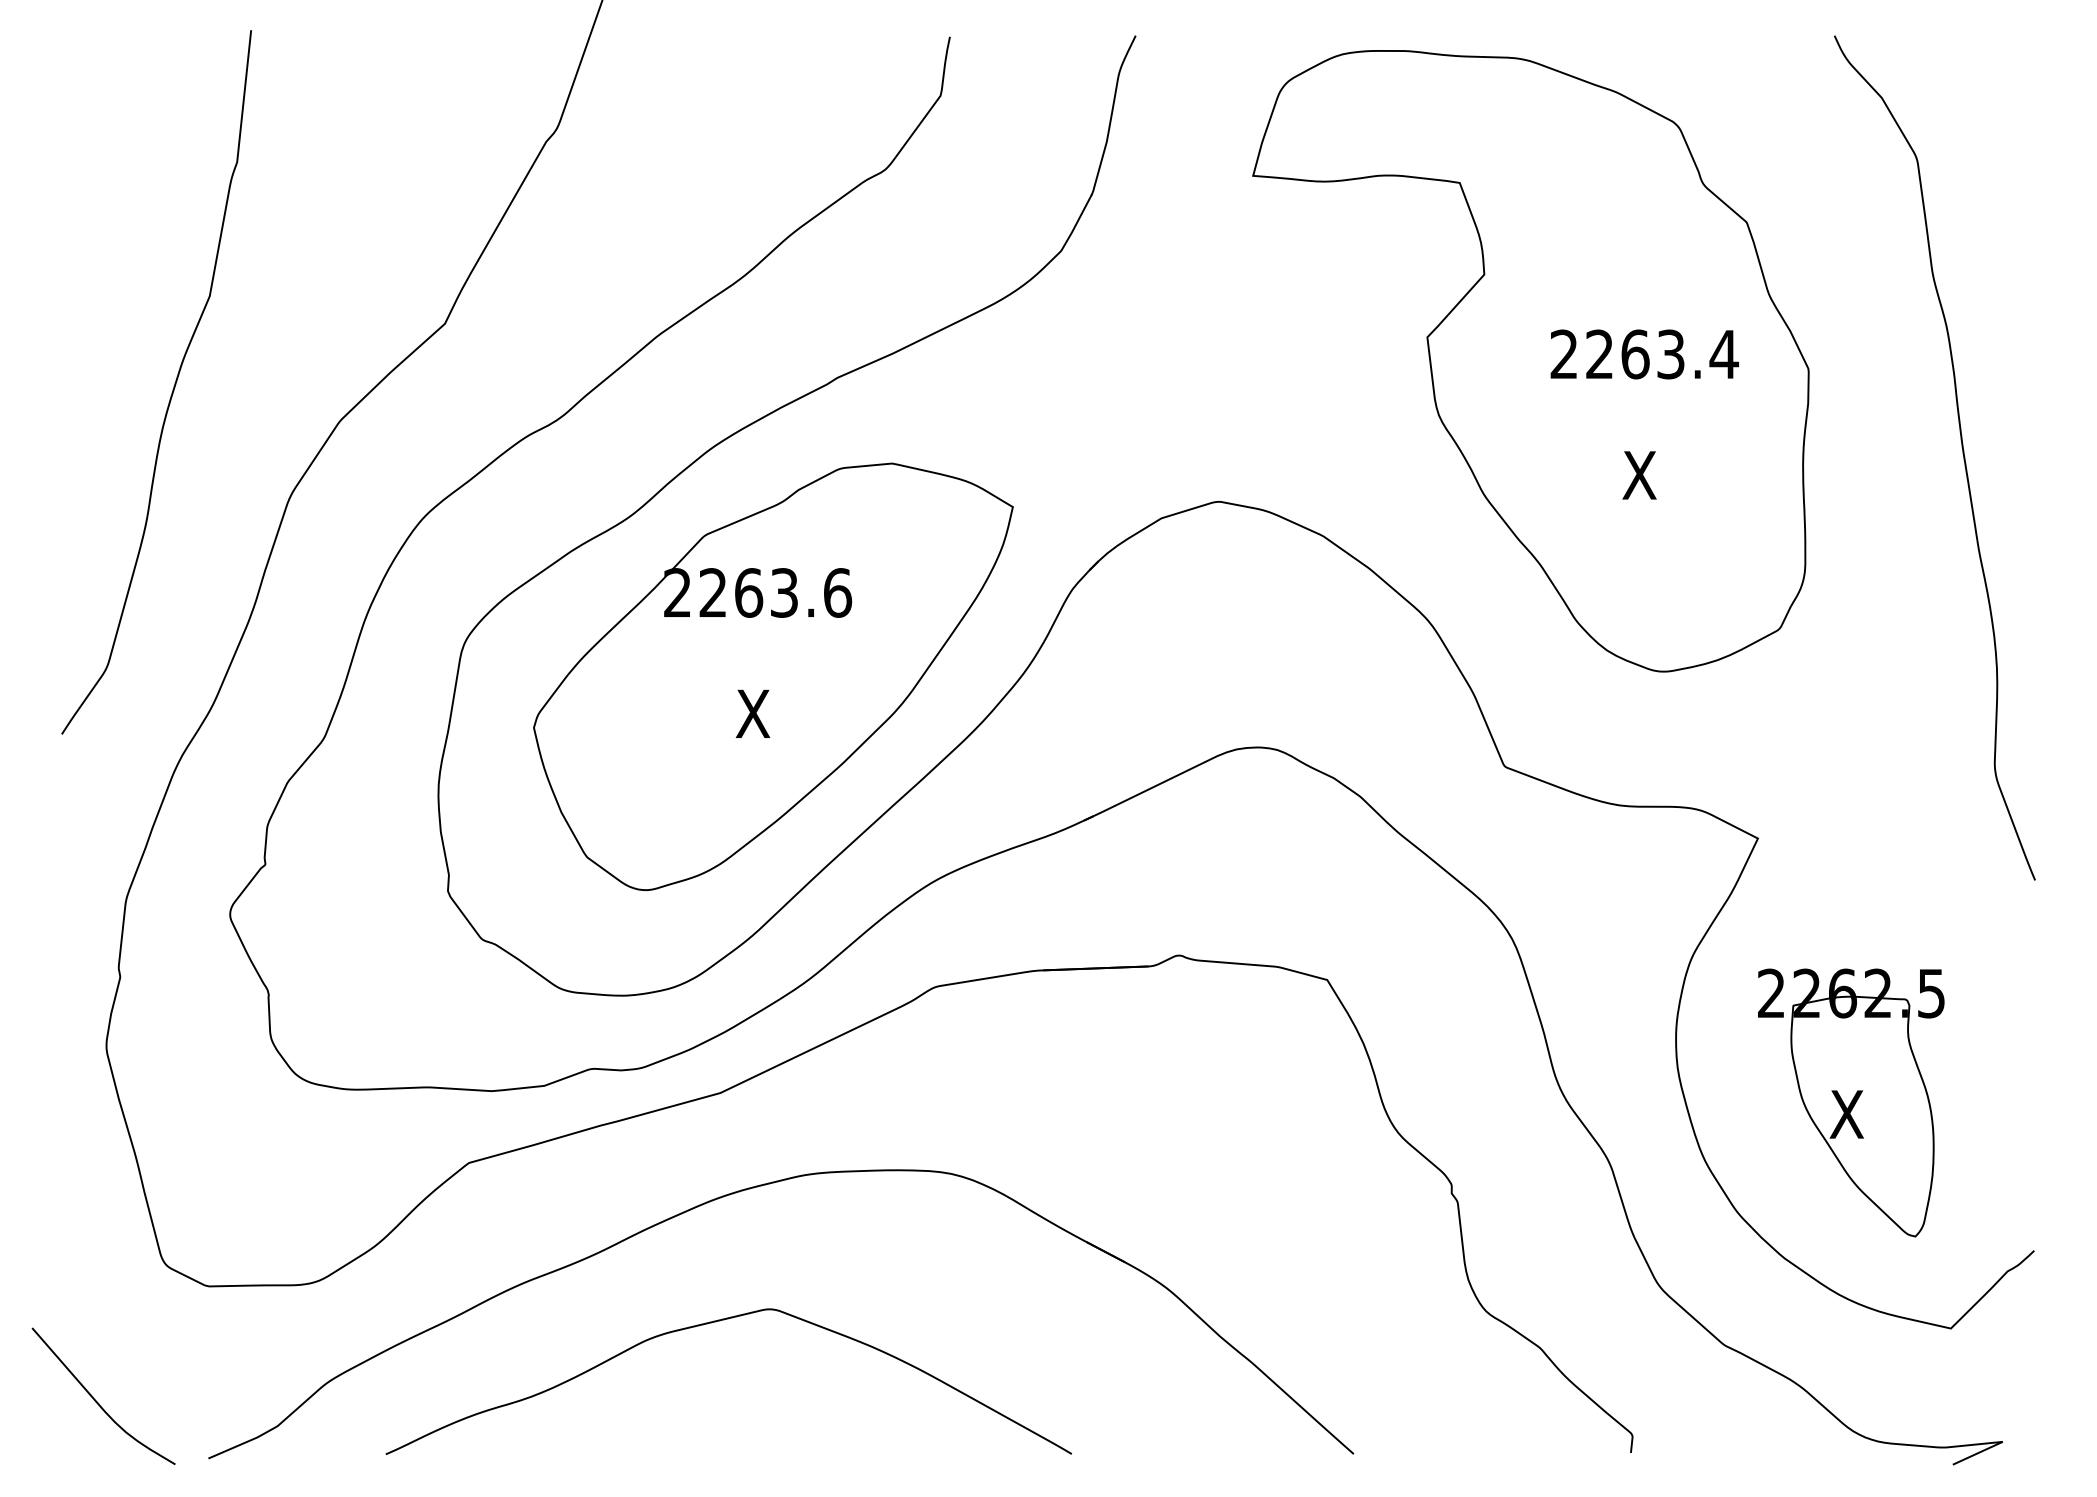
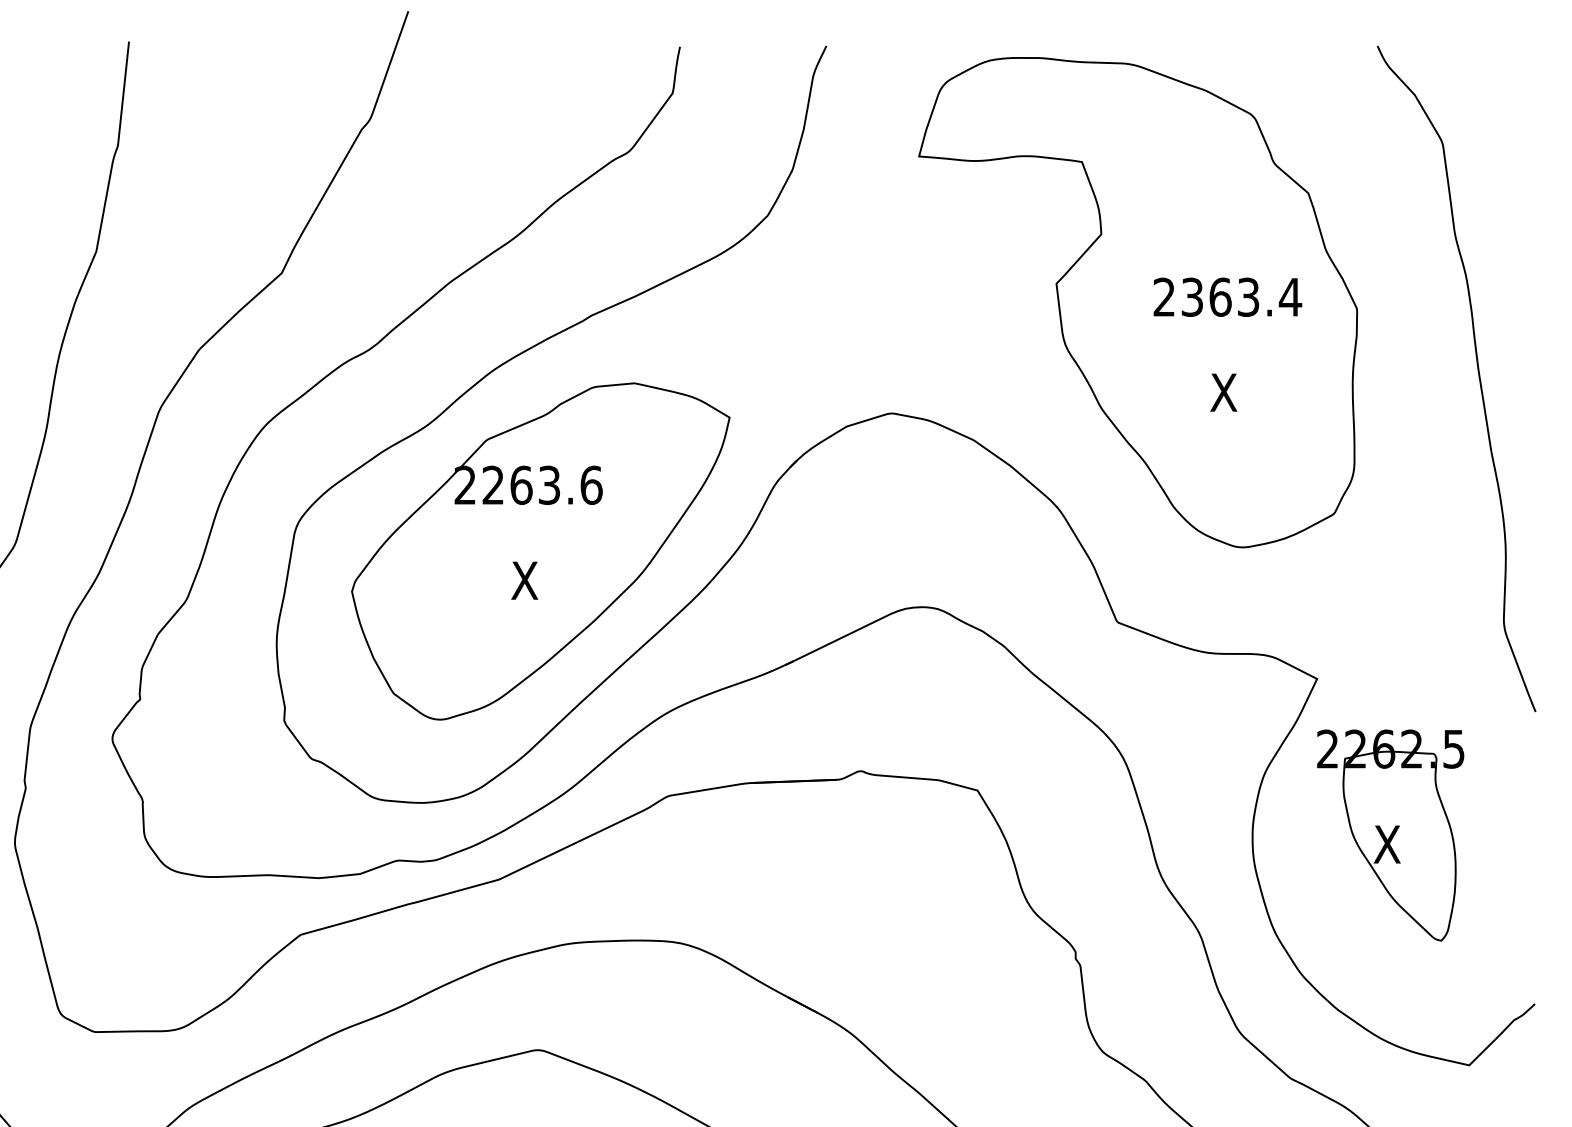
text: (1599, 354) -> (1192, 297), 2263.4 -> 2363.4
part: (1851, 1102) -> (1390, 835), moved

